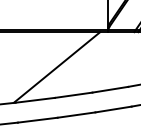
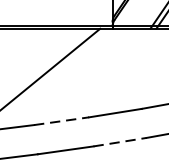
line: (73, 95) -> (61, 121), solid -> dashed
line: (114, 109) -> (121, 142), solid -> dashed

